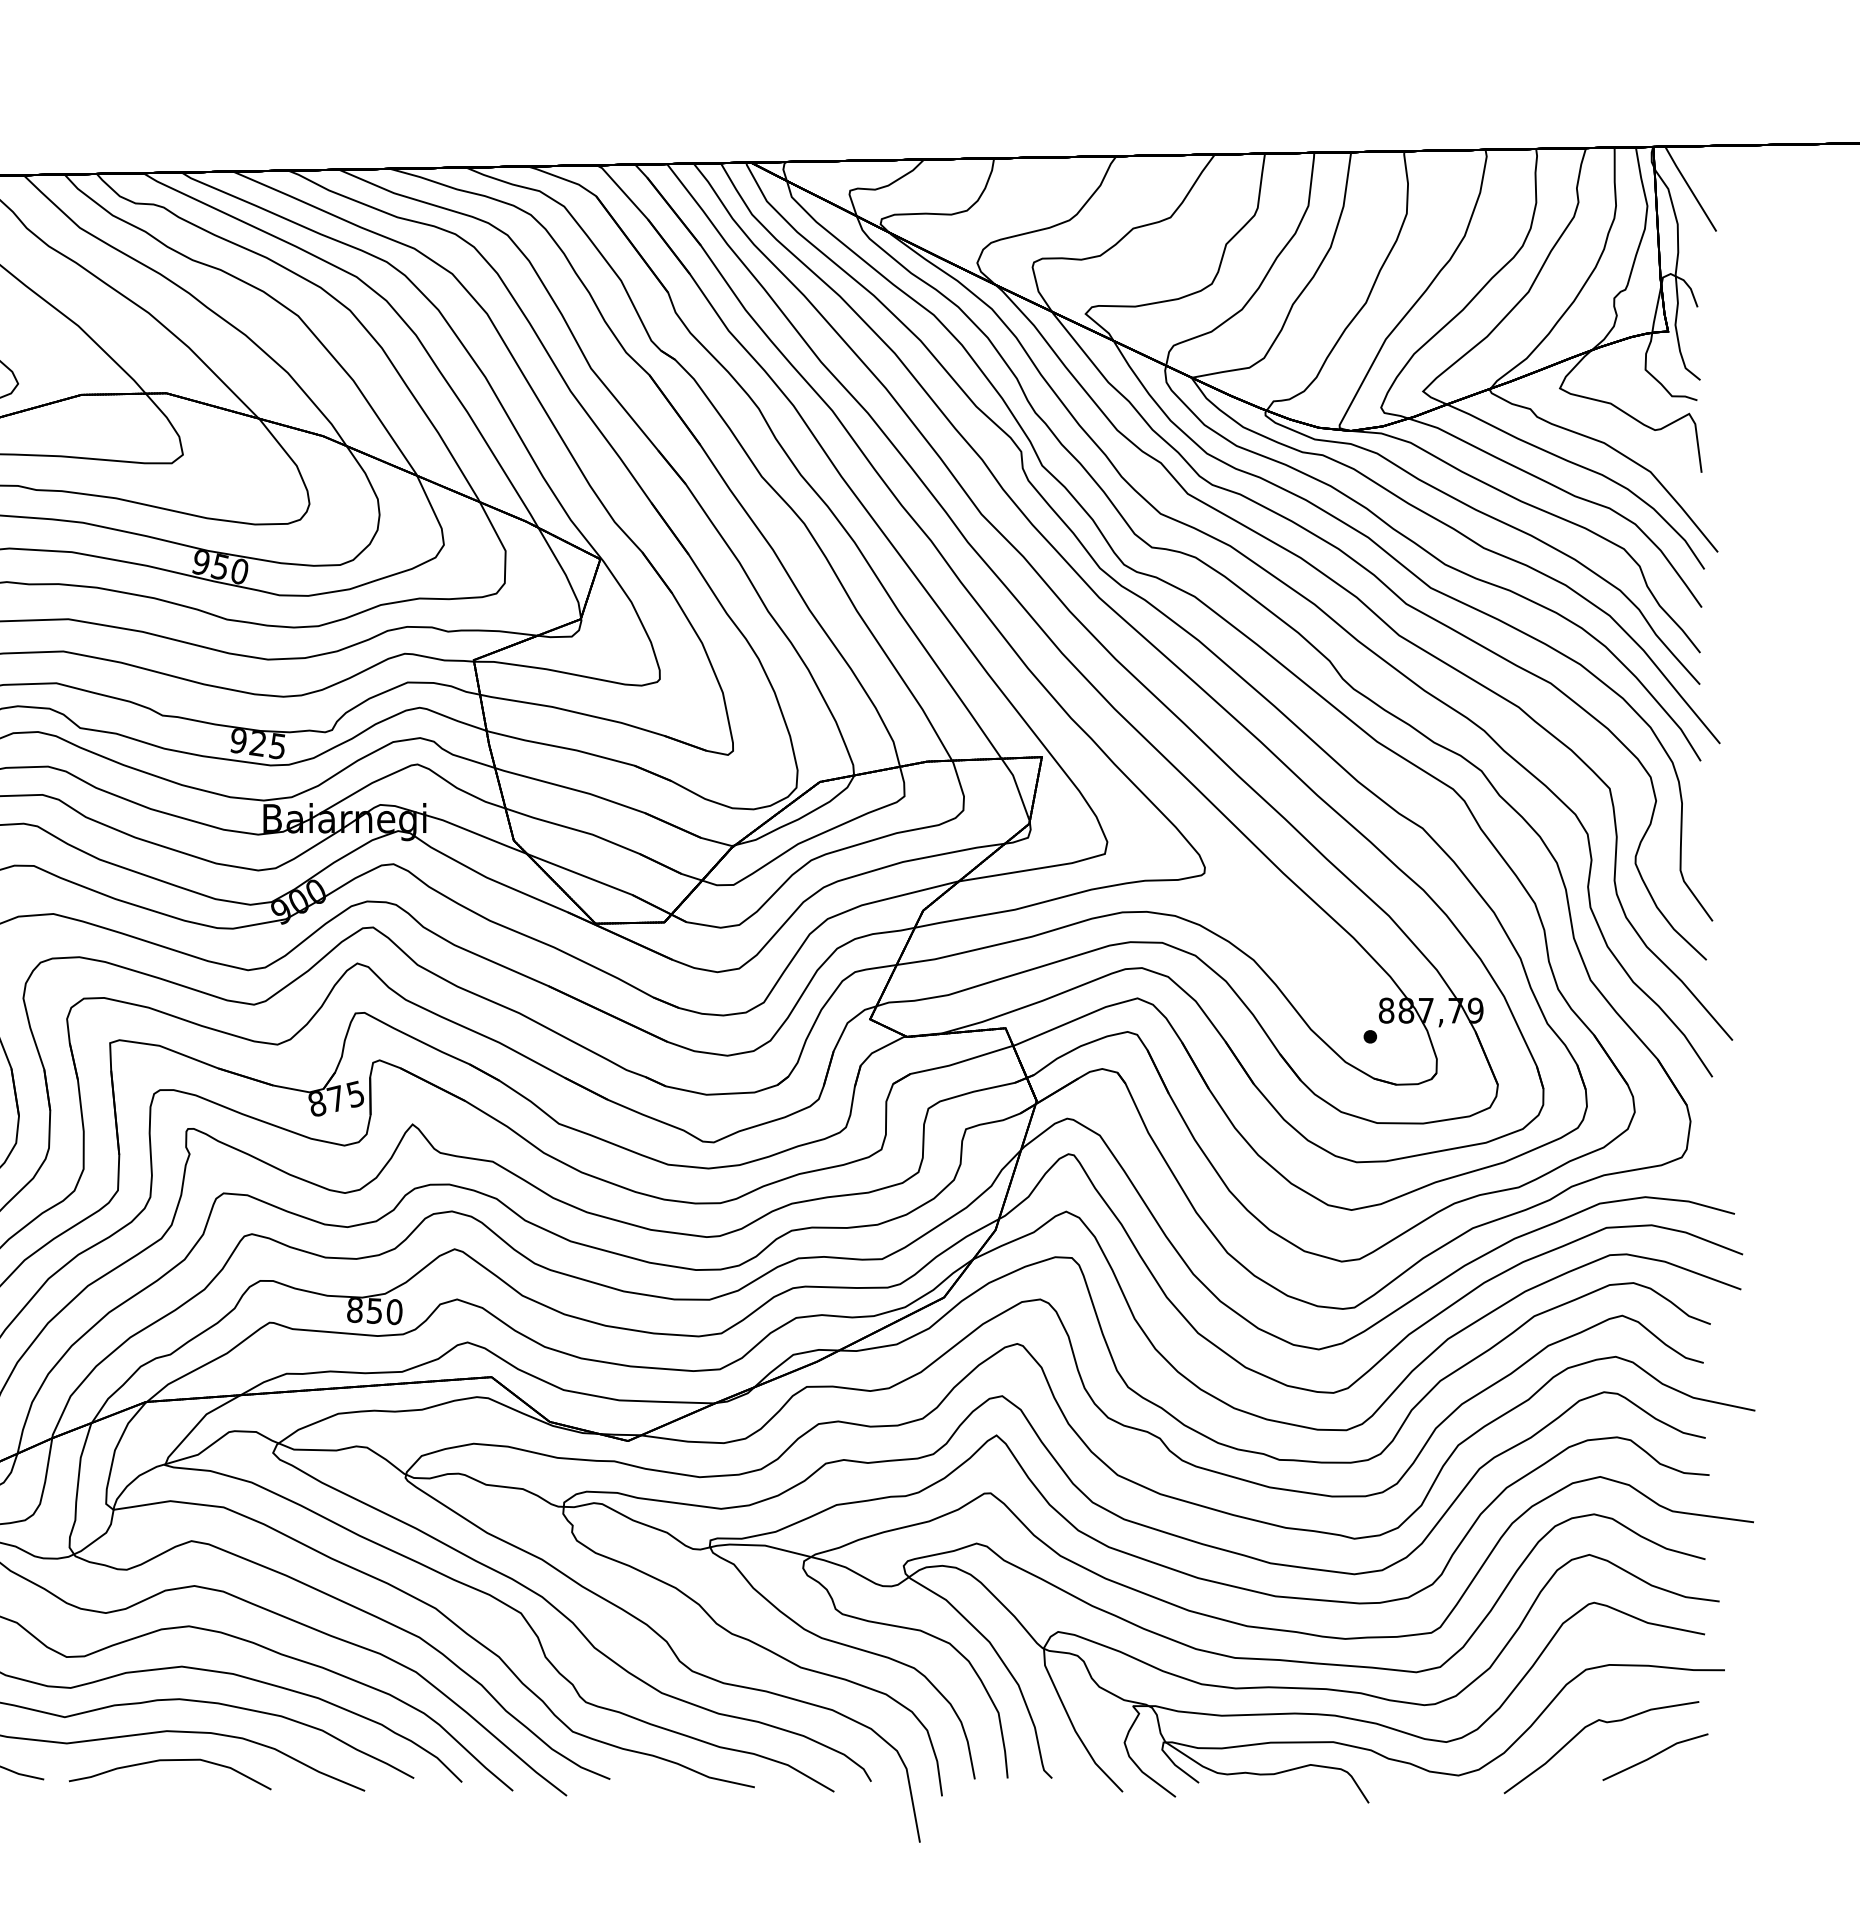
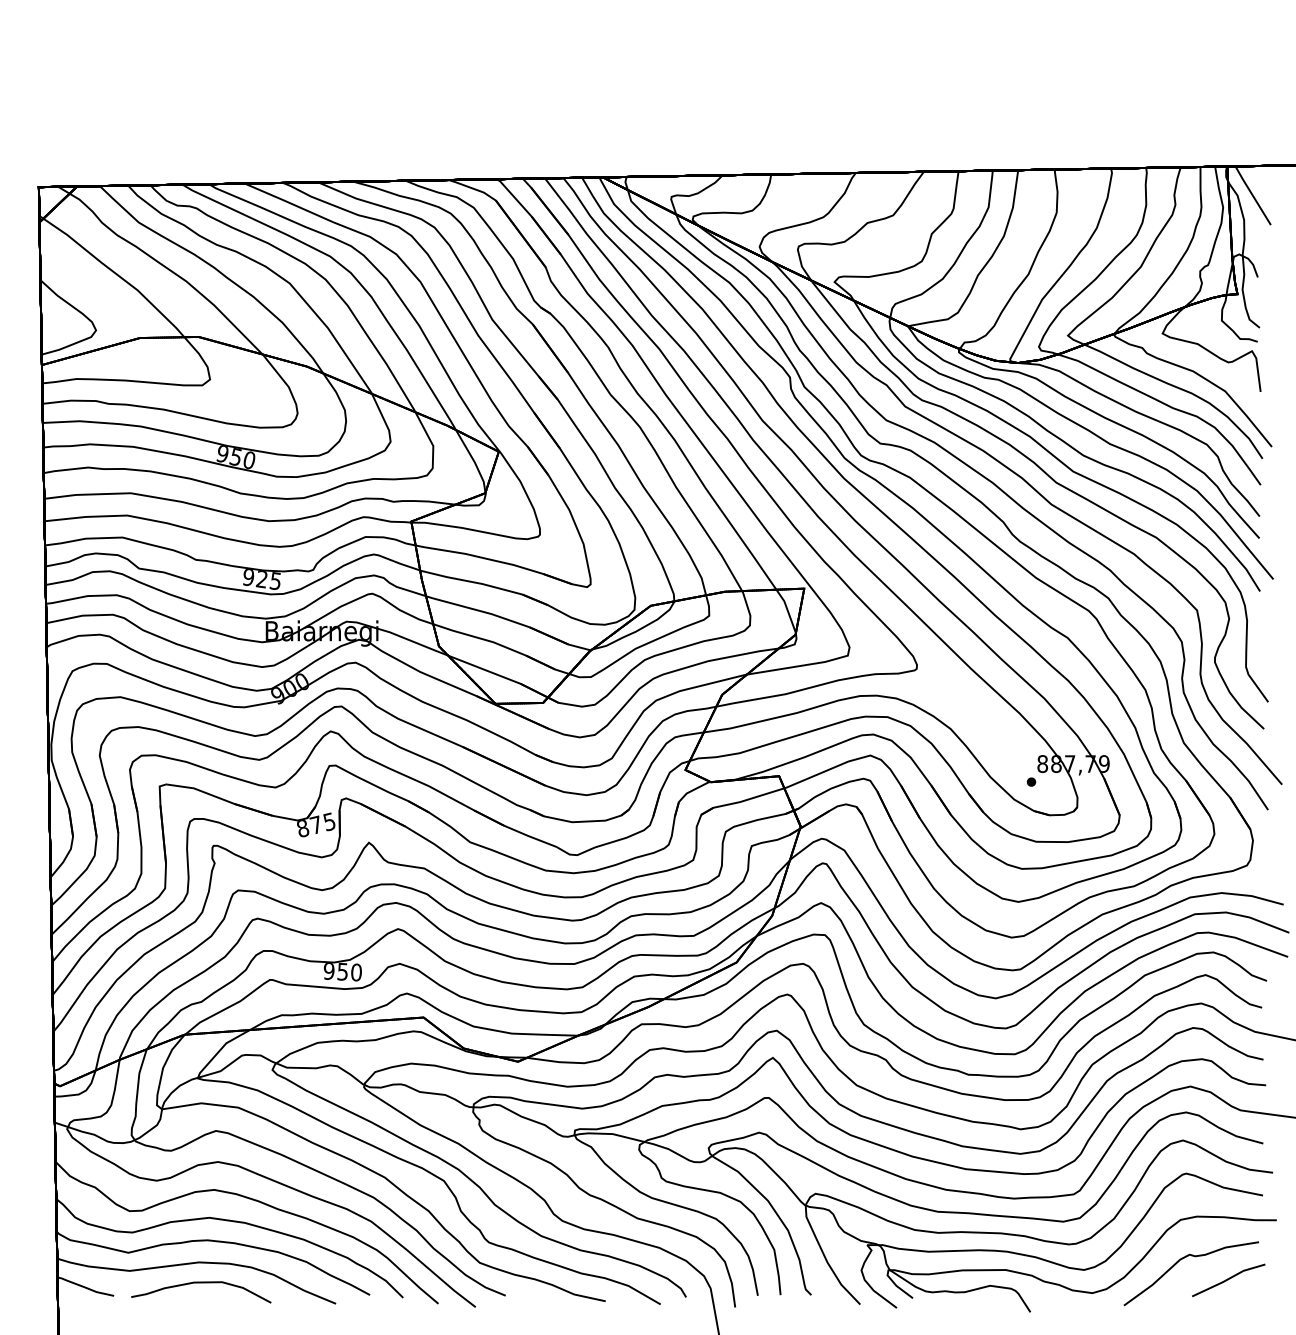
text: (354, 1310) -> (328, 971), 850 -> 950

